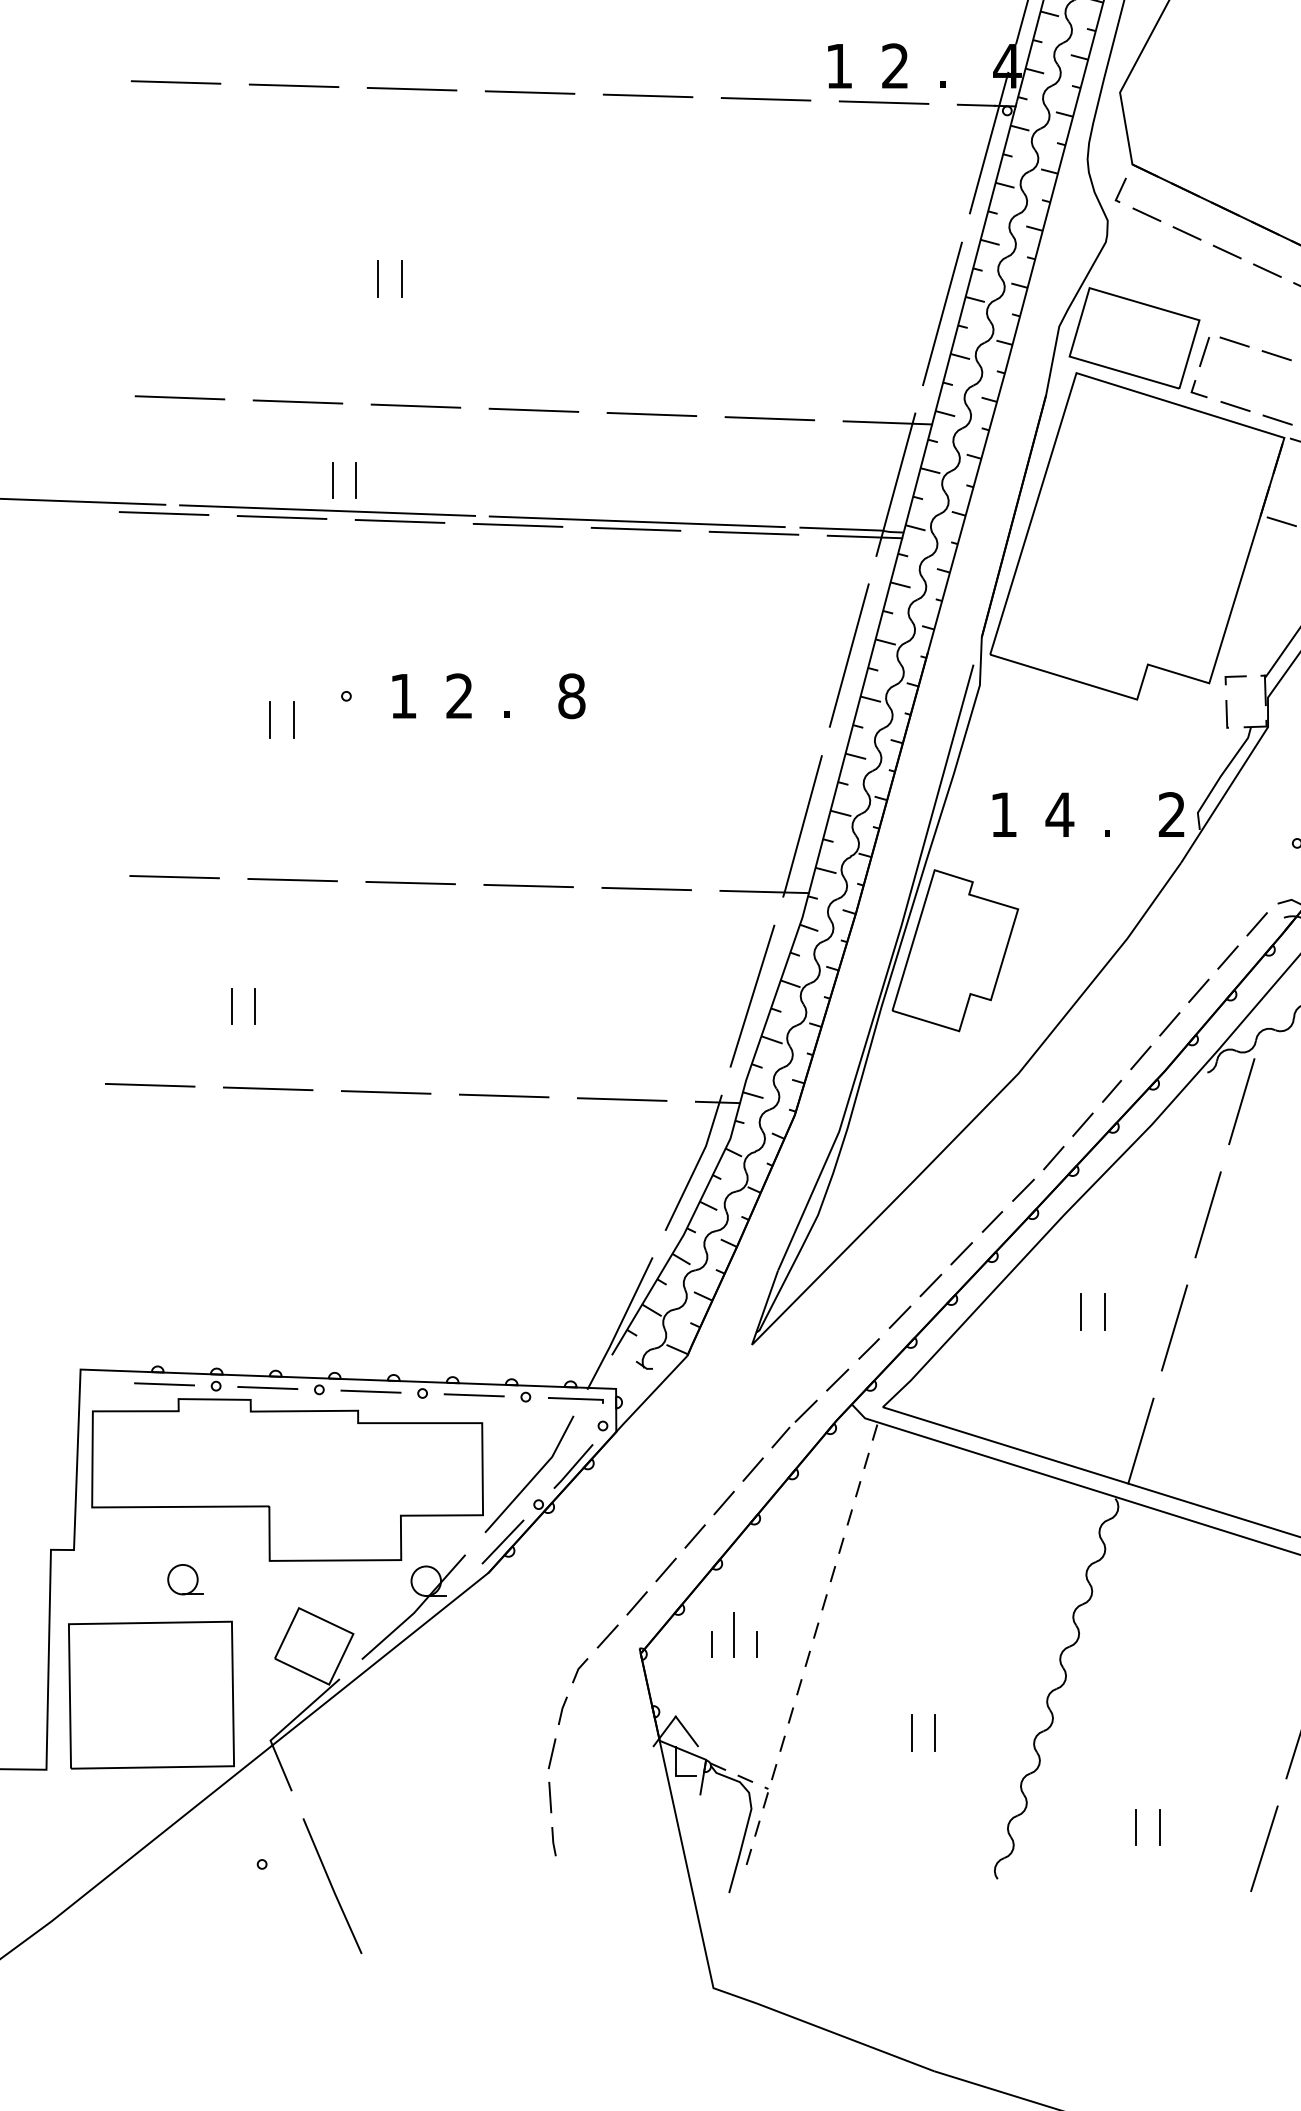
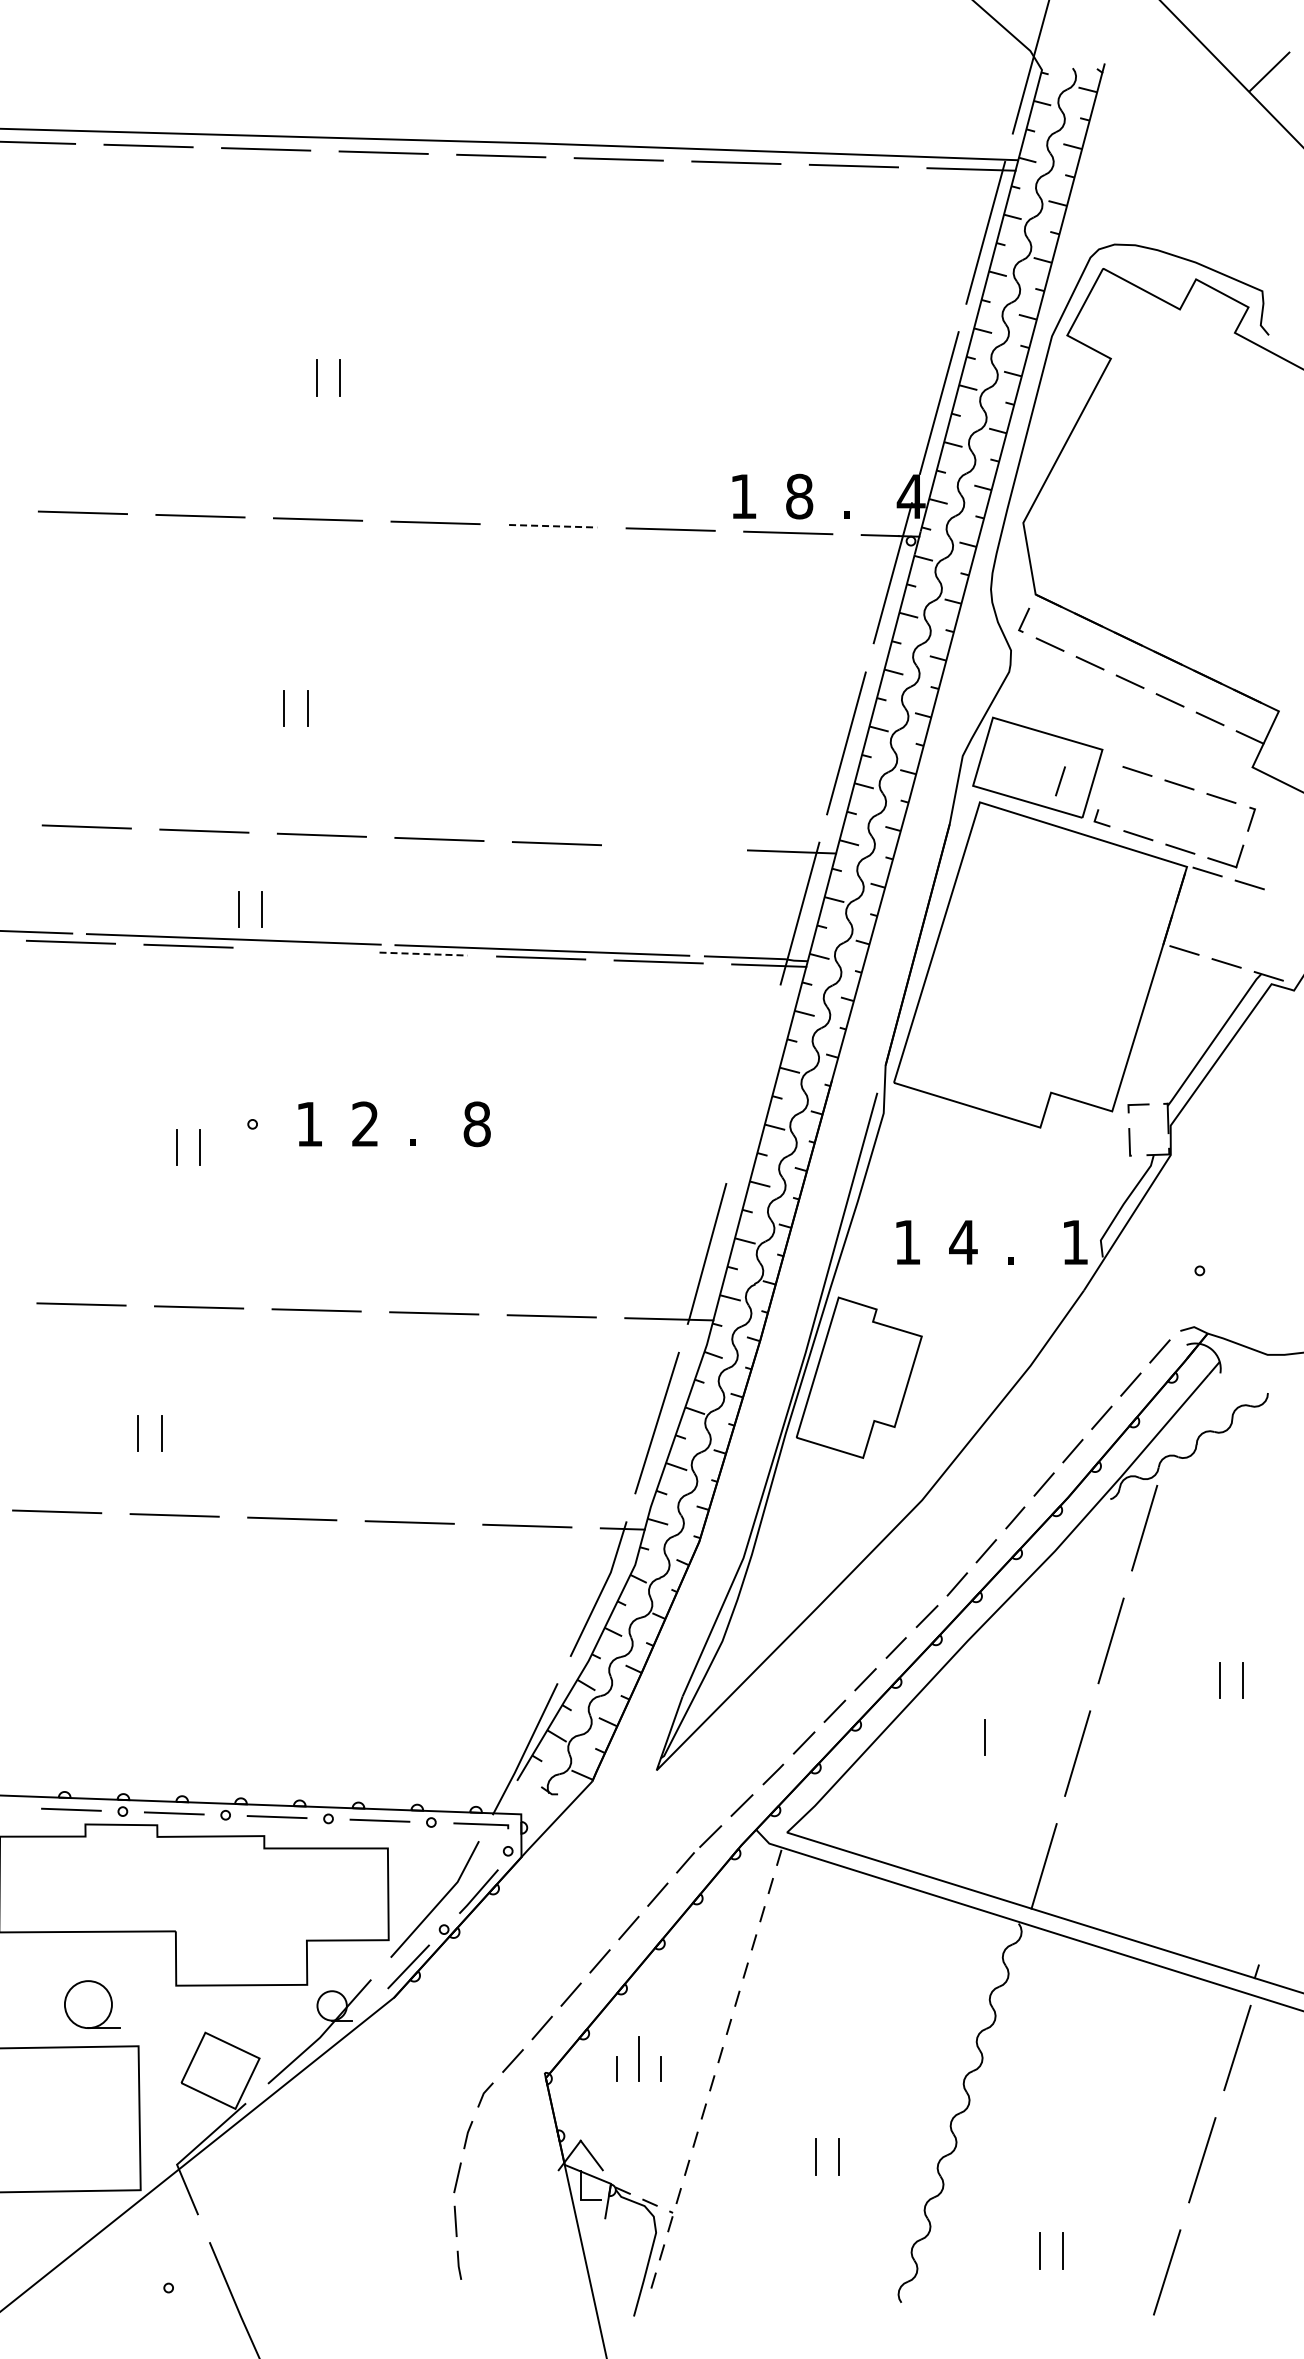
text: (895, 66) -> (799, 496), 2 -> 8
line: (648, 96) -> (553, 526), solid -> dashed
line: (1204, 352) -> (1060, 781), moved
line: (769, 418) -> (674, 847), removed
line: (399, 520) -> (305, 949), removed
line: (518, 525) -> (424, 954), solid -> dashed
line: (849, 655) -> (753, 1083), removed
text: (1171, 813) -> (1074, 1241), 2 -> 1
line: (1105, 1311) -> (1008, 1737), removed
part: (184, 1578) -> (91, 2003), size x1.6

